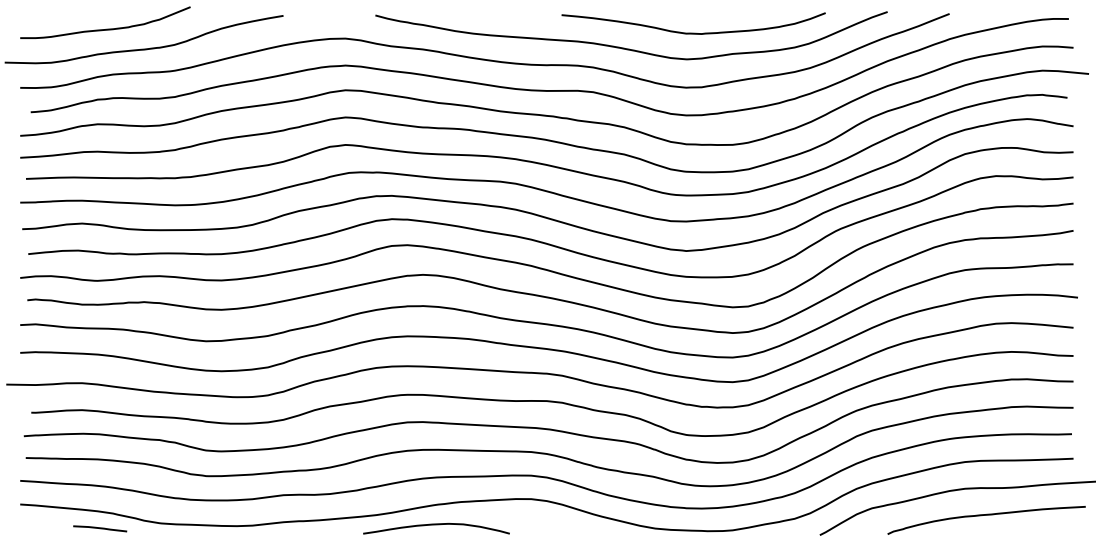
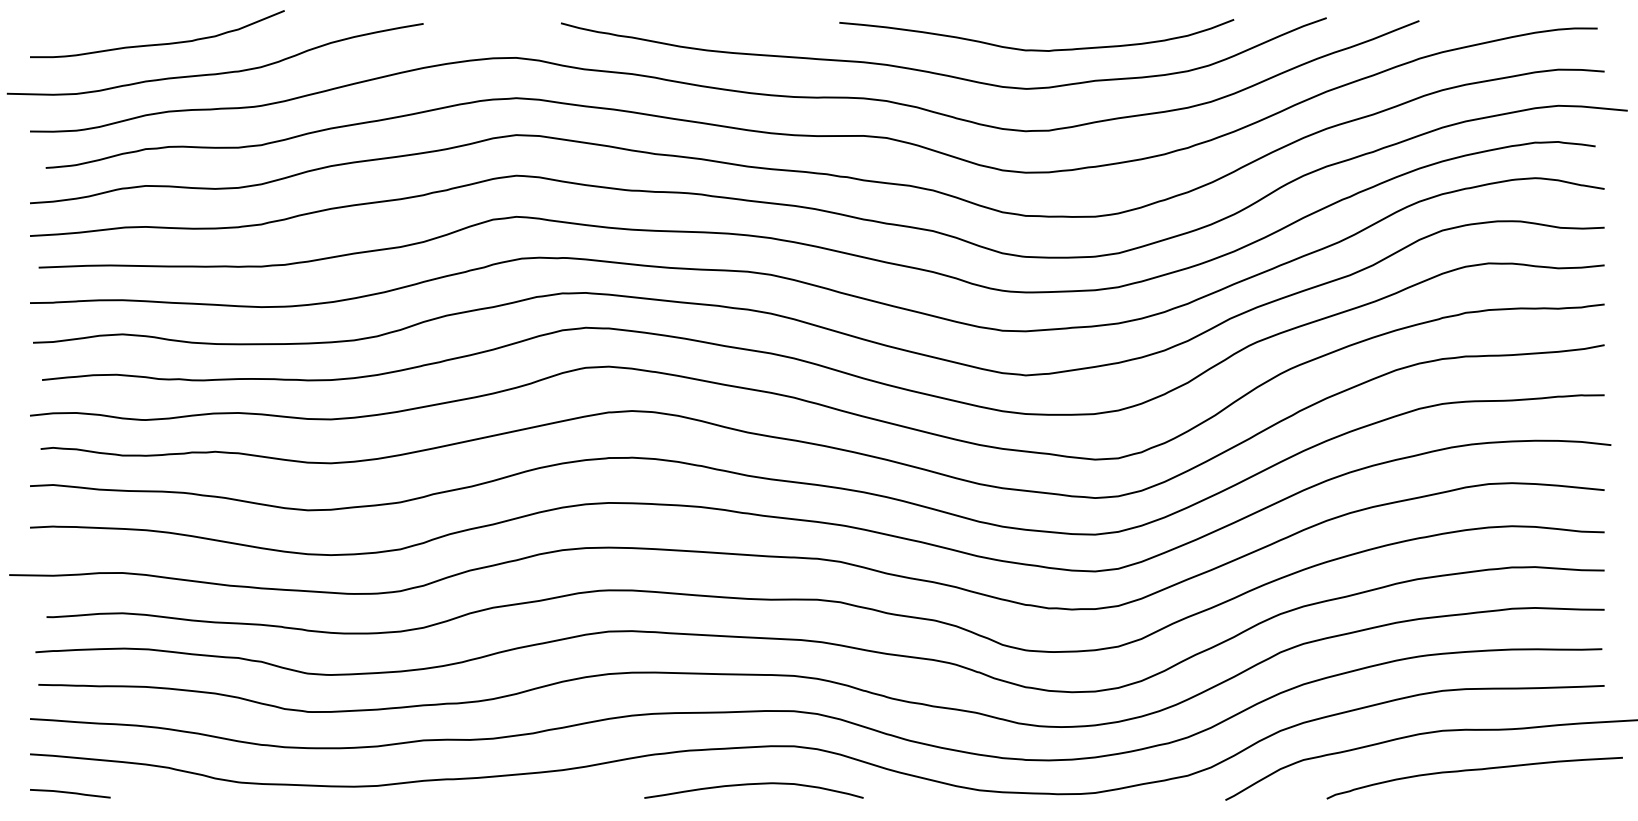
curve: (436, 525) -> (753, 785), moved
line: (100, 528) -> (70, 793), moved

